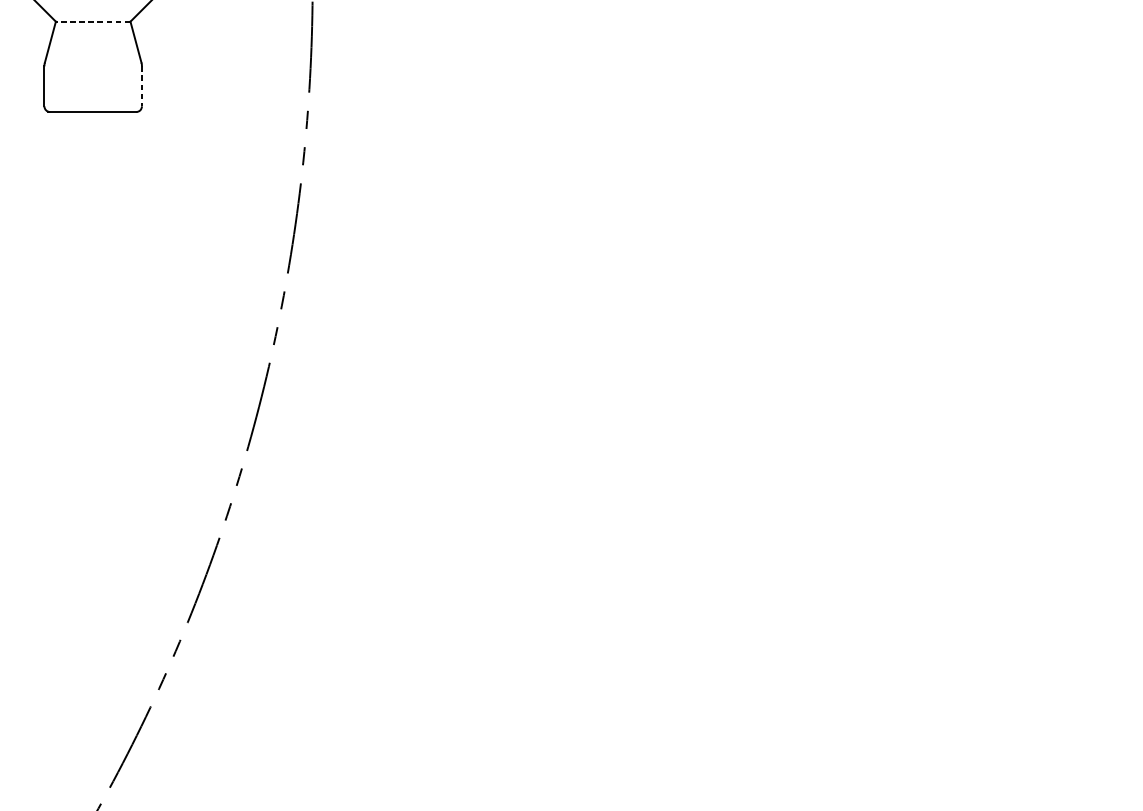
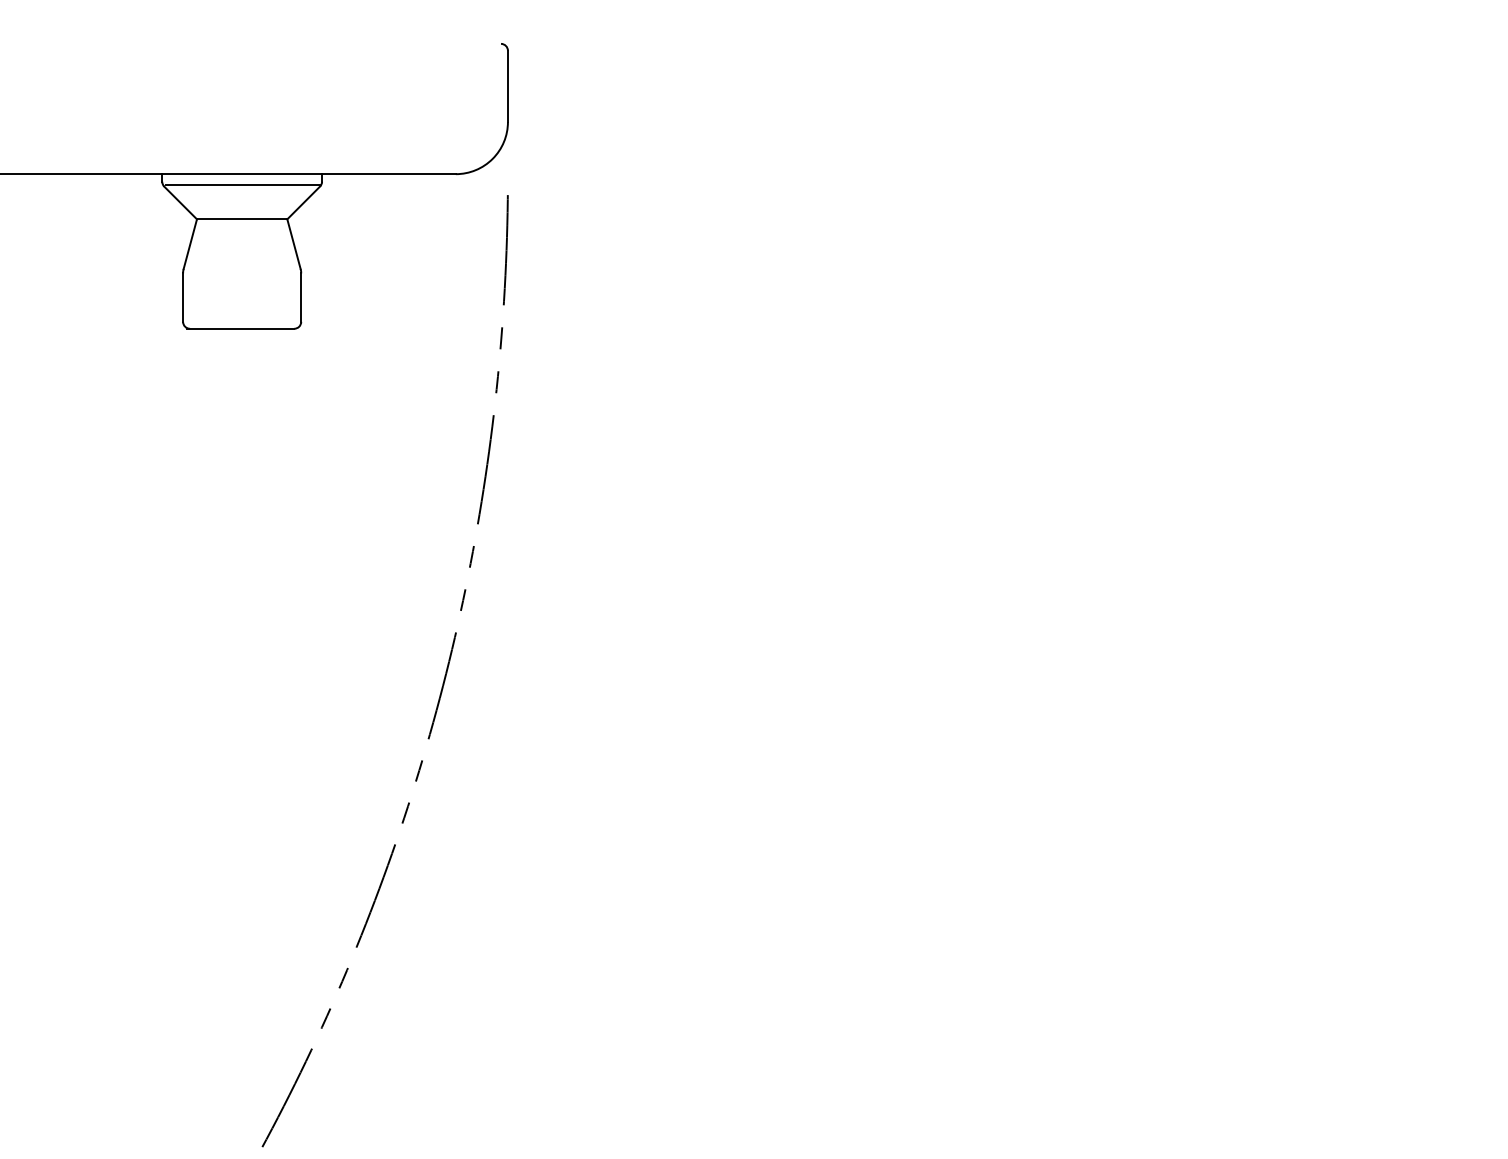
line: (92, 21) -> (241, 219), dashed -> solid
line: (142, 87) -> (301, 298), dashed -> solid

